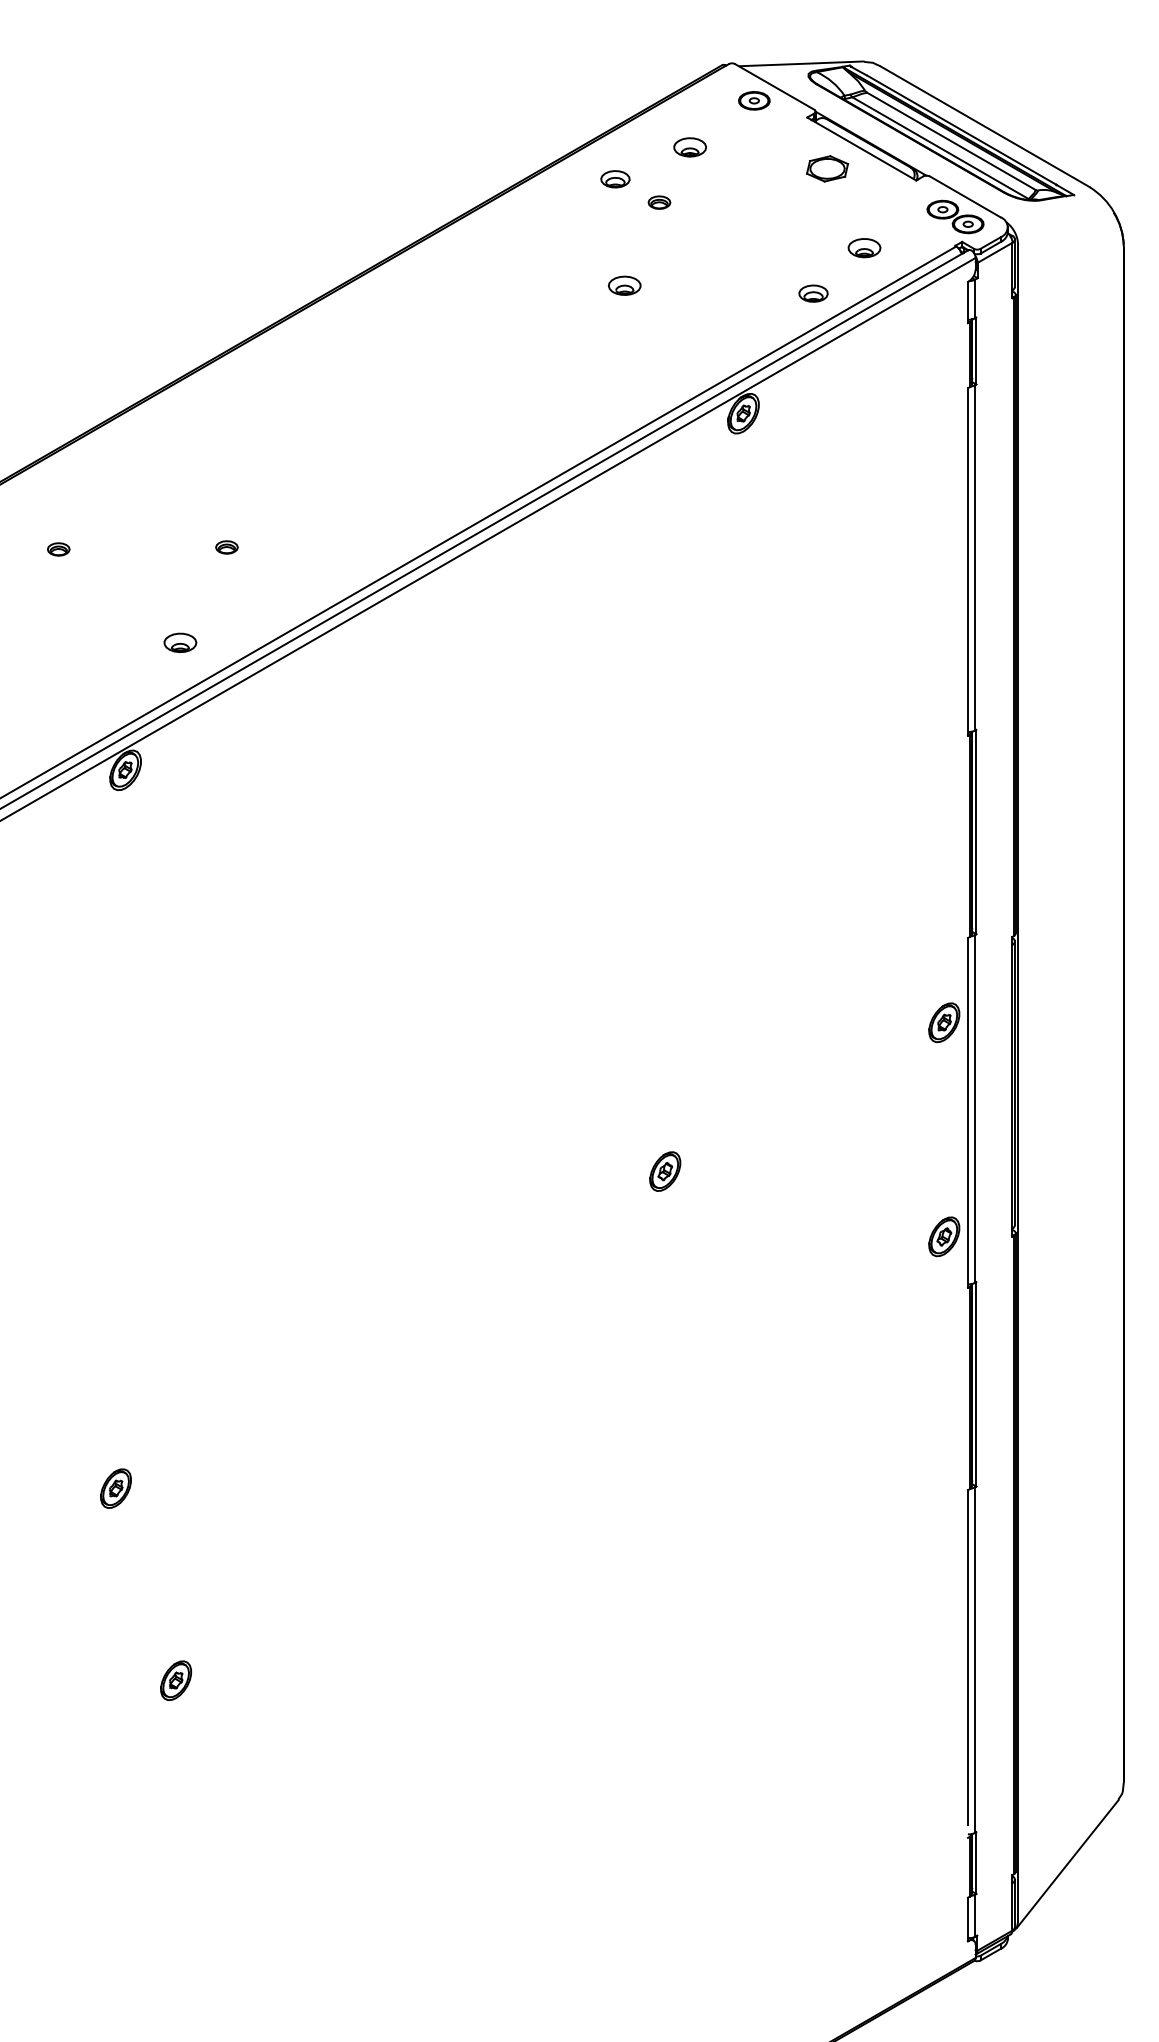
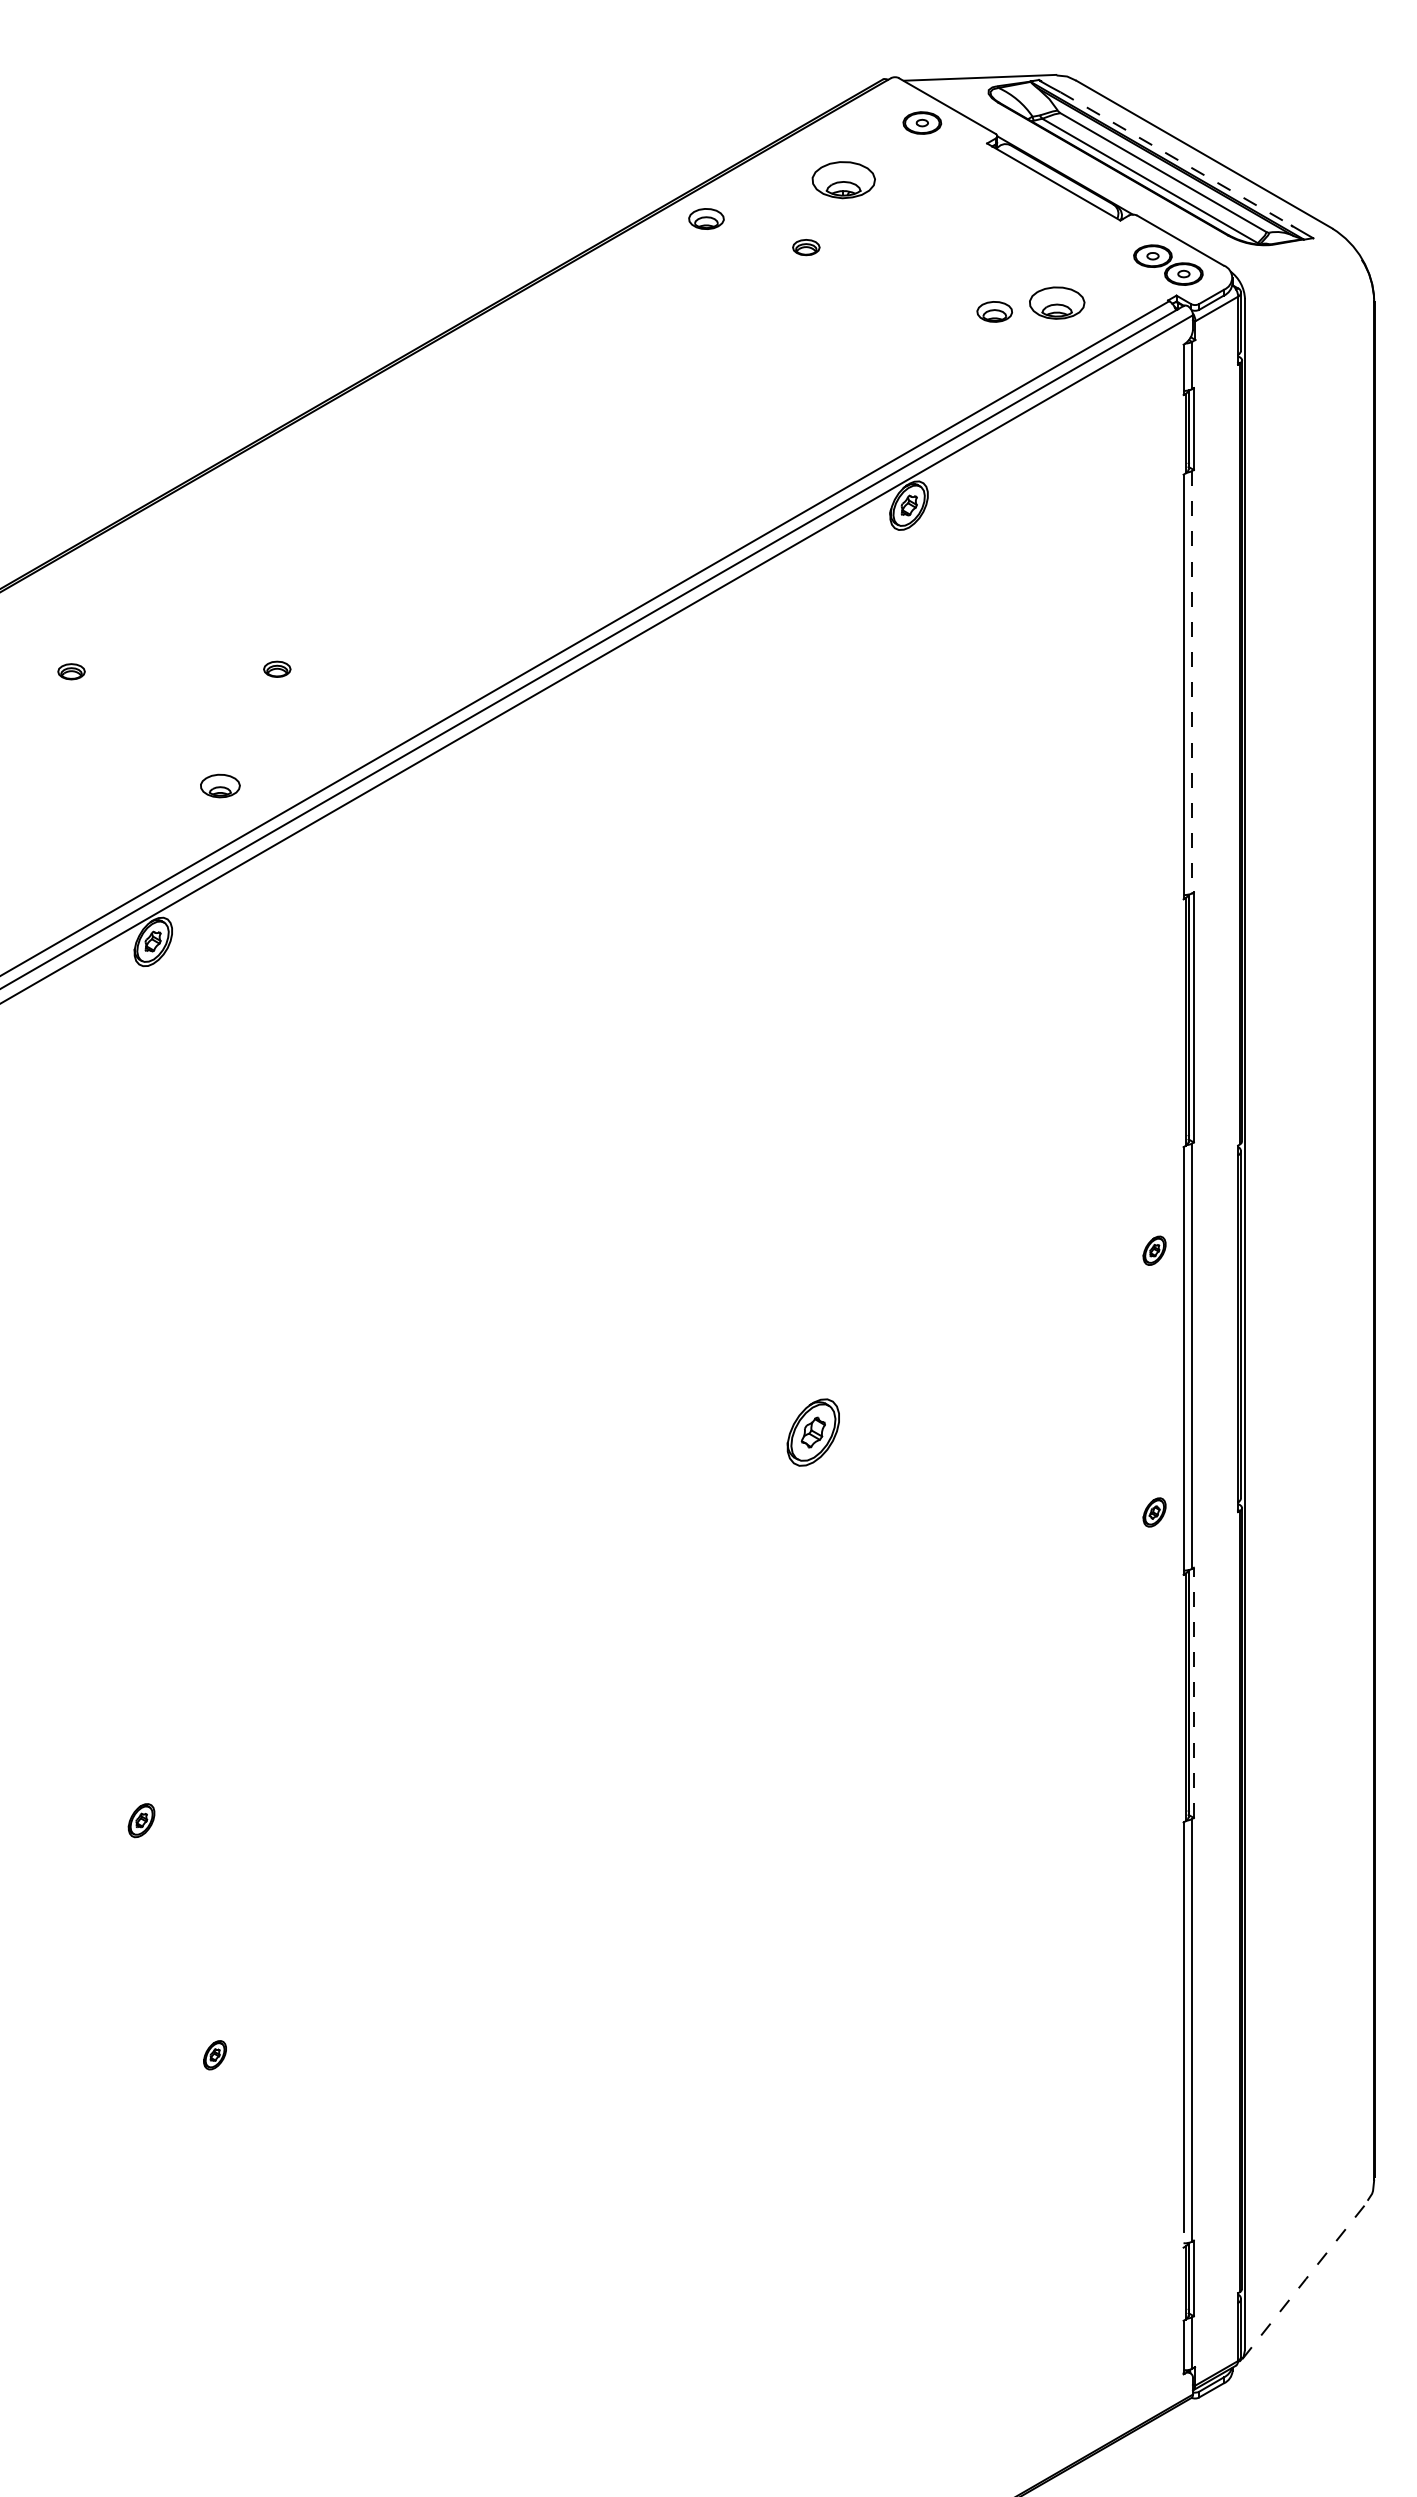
line: (962, 130) -> (1176, 159), solid -> dashed
part: (689, 146) -> (843, 179), size x1.6
part: (827, 168) -> (1011, 205), removed
part: (615, 178) -> (706, 218), moved
part: (864, 248) -> (1056, 303), size x1.4
part: (624, 285) -> (763, 349), removed
part: (813, 293) -> (994, 311), moved
line: (975, 558) -> (1192, 682), solid -> dashed
part: (944, 1022) -> (1154, 1250), size x0.6
part: (665, 1171) -> (813, 1432), size x1.4
part: (944, 1236) -> (1154, 1512), size x0.6
line: (976, 1384) -> (1193, 1692), solid -> dashed
part: (115, 1488) -> (141, 1820), size x0.7
part: (175, 1679) -> (214, 2054), size x0.6
line: (1067, 1863) -> (1305, 2279), solid -> dashed

